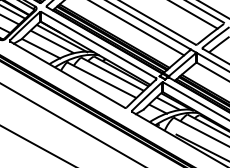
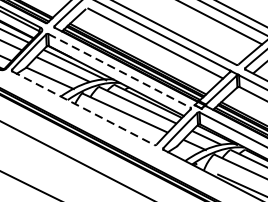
line: (99, 45) -> (120, 71), solid -> dashed
line: (68, 74) -> (84, 107), solid -> dashed

